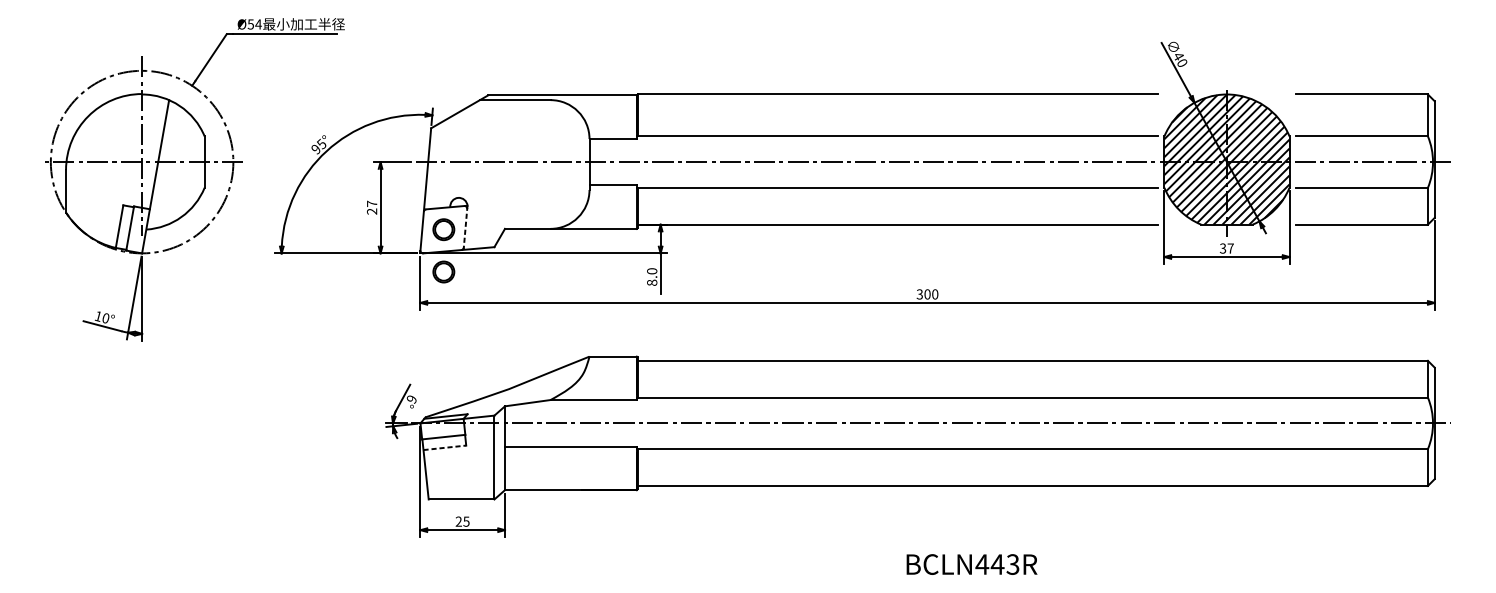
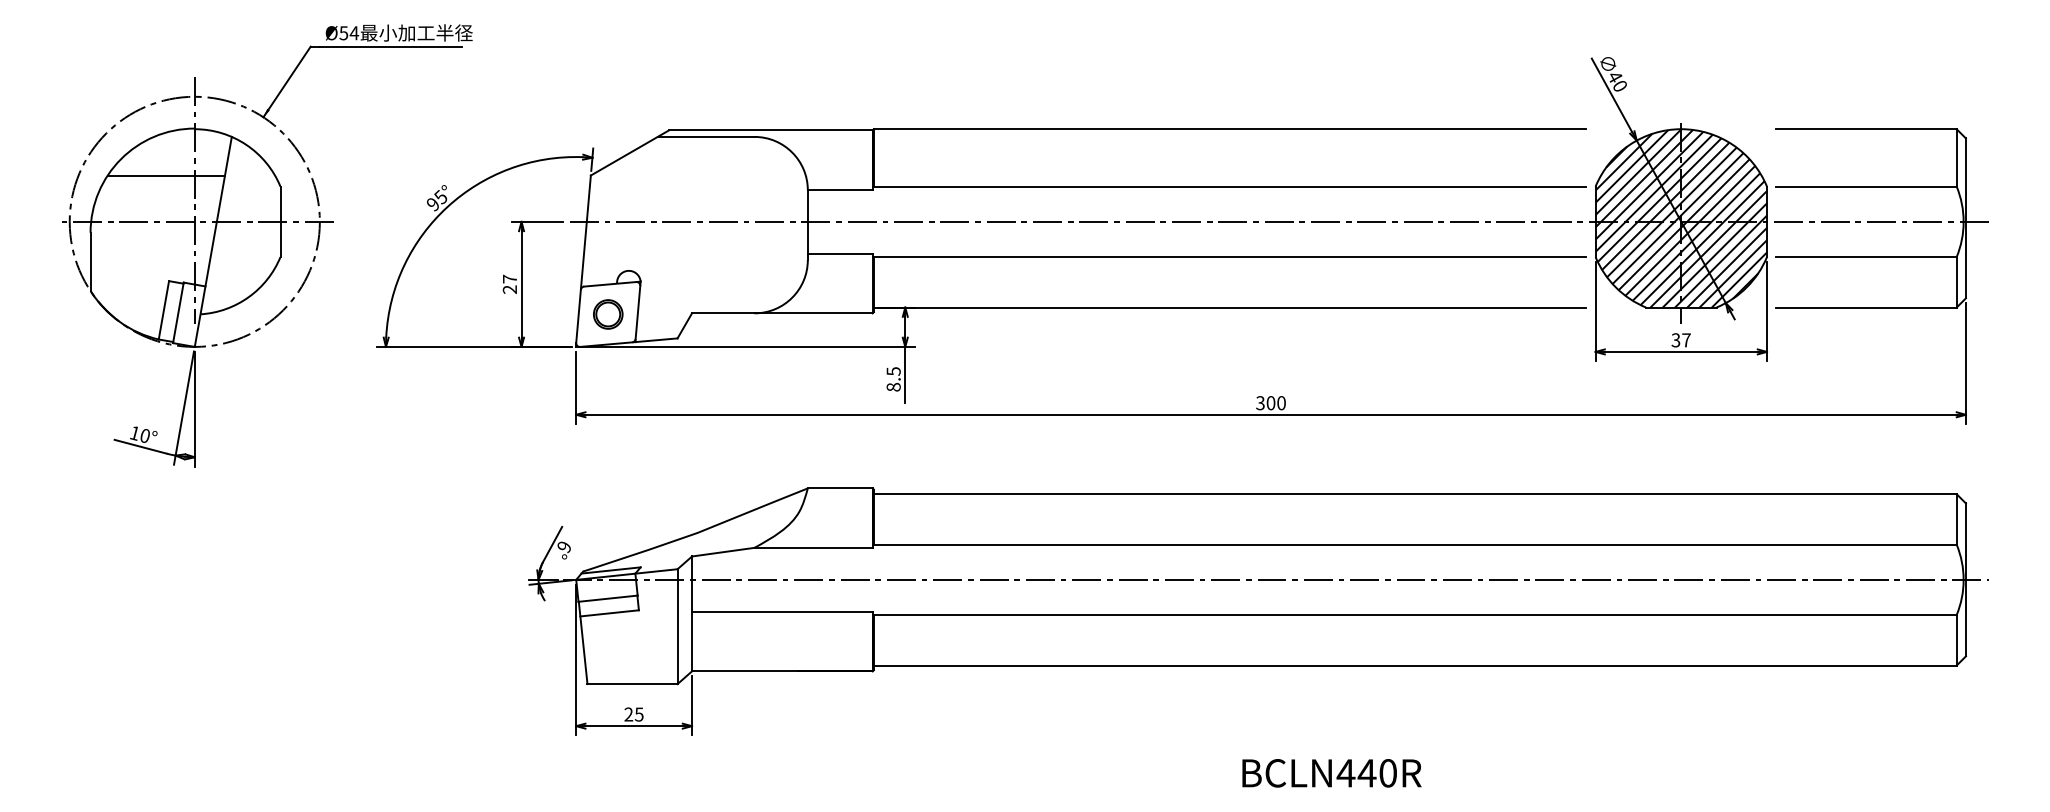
line: (121, 128) -> (166, 175), added
line: (465, 228) -> (637, 312), dashed -> solid
text: (652, 271) -> (893, 371), 8.0 -> 8.5
part: (444, 272) -> (608, 372), removed
line: (445, 447) -> (610, 613), dashed -> solid
text: (1012, 564) -> (1387, 773), BCLN443R -> BCLN440R

